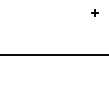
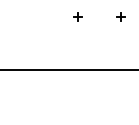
part: (60, 12) -> (77, 16), added

